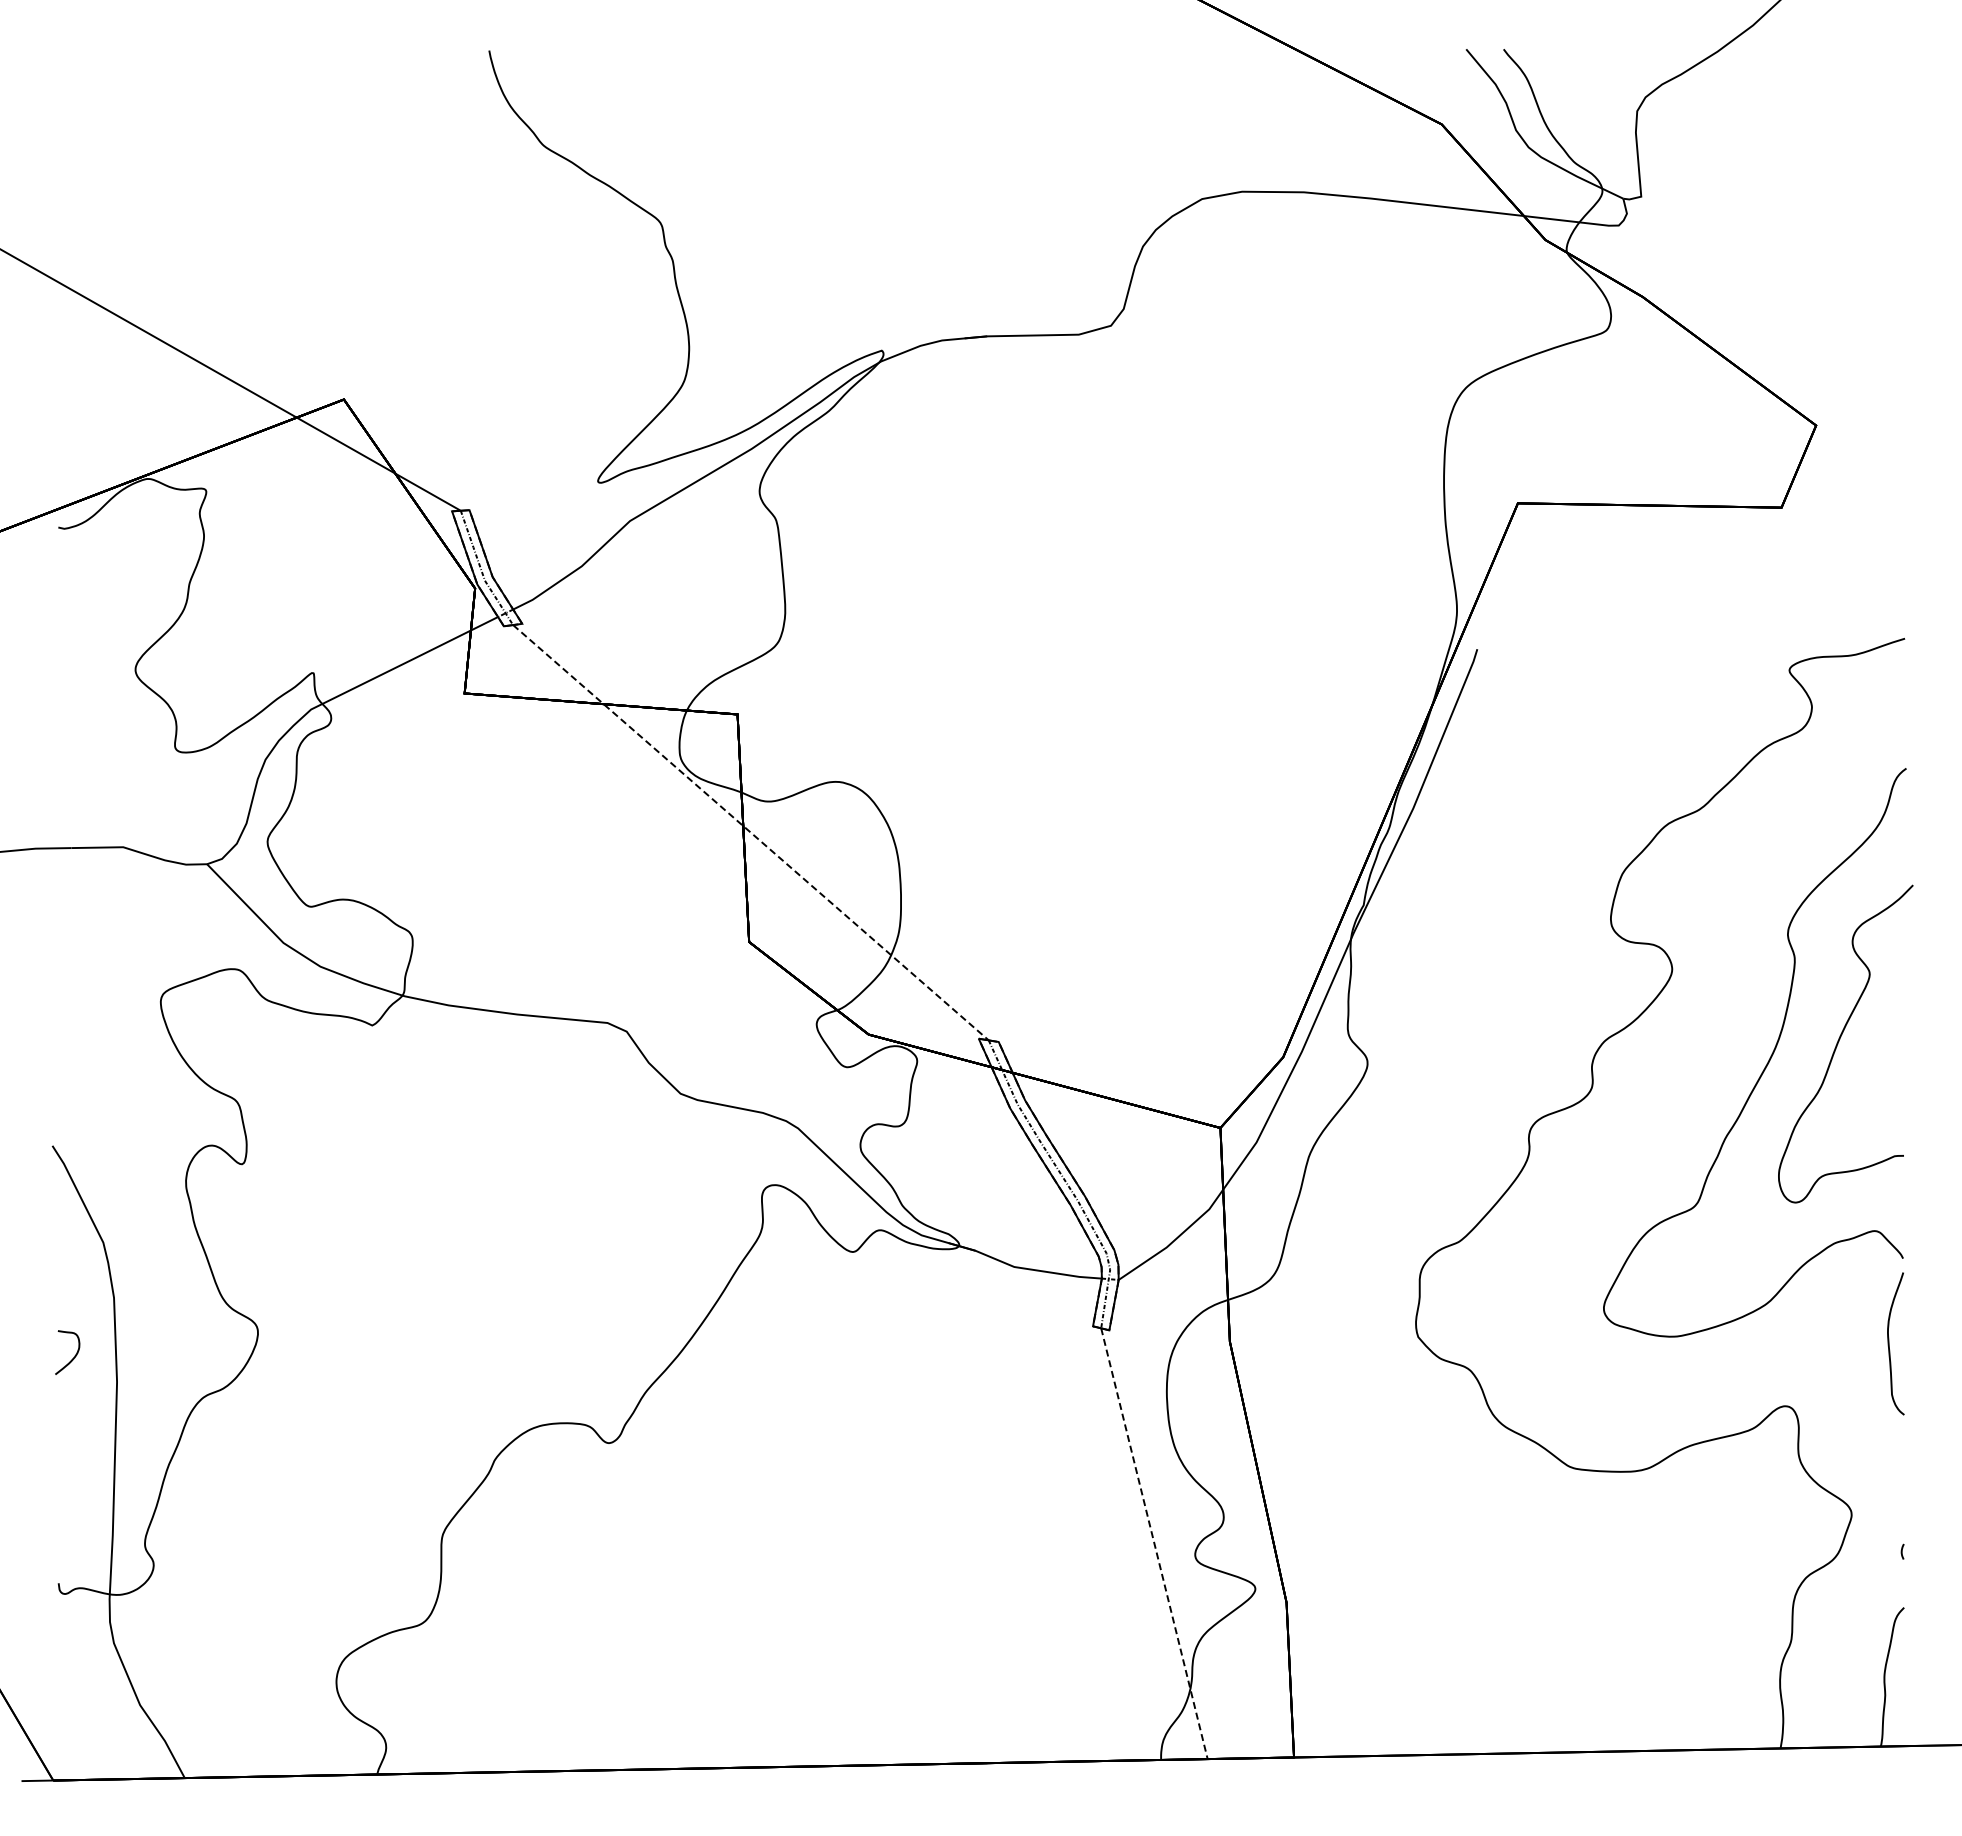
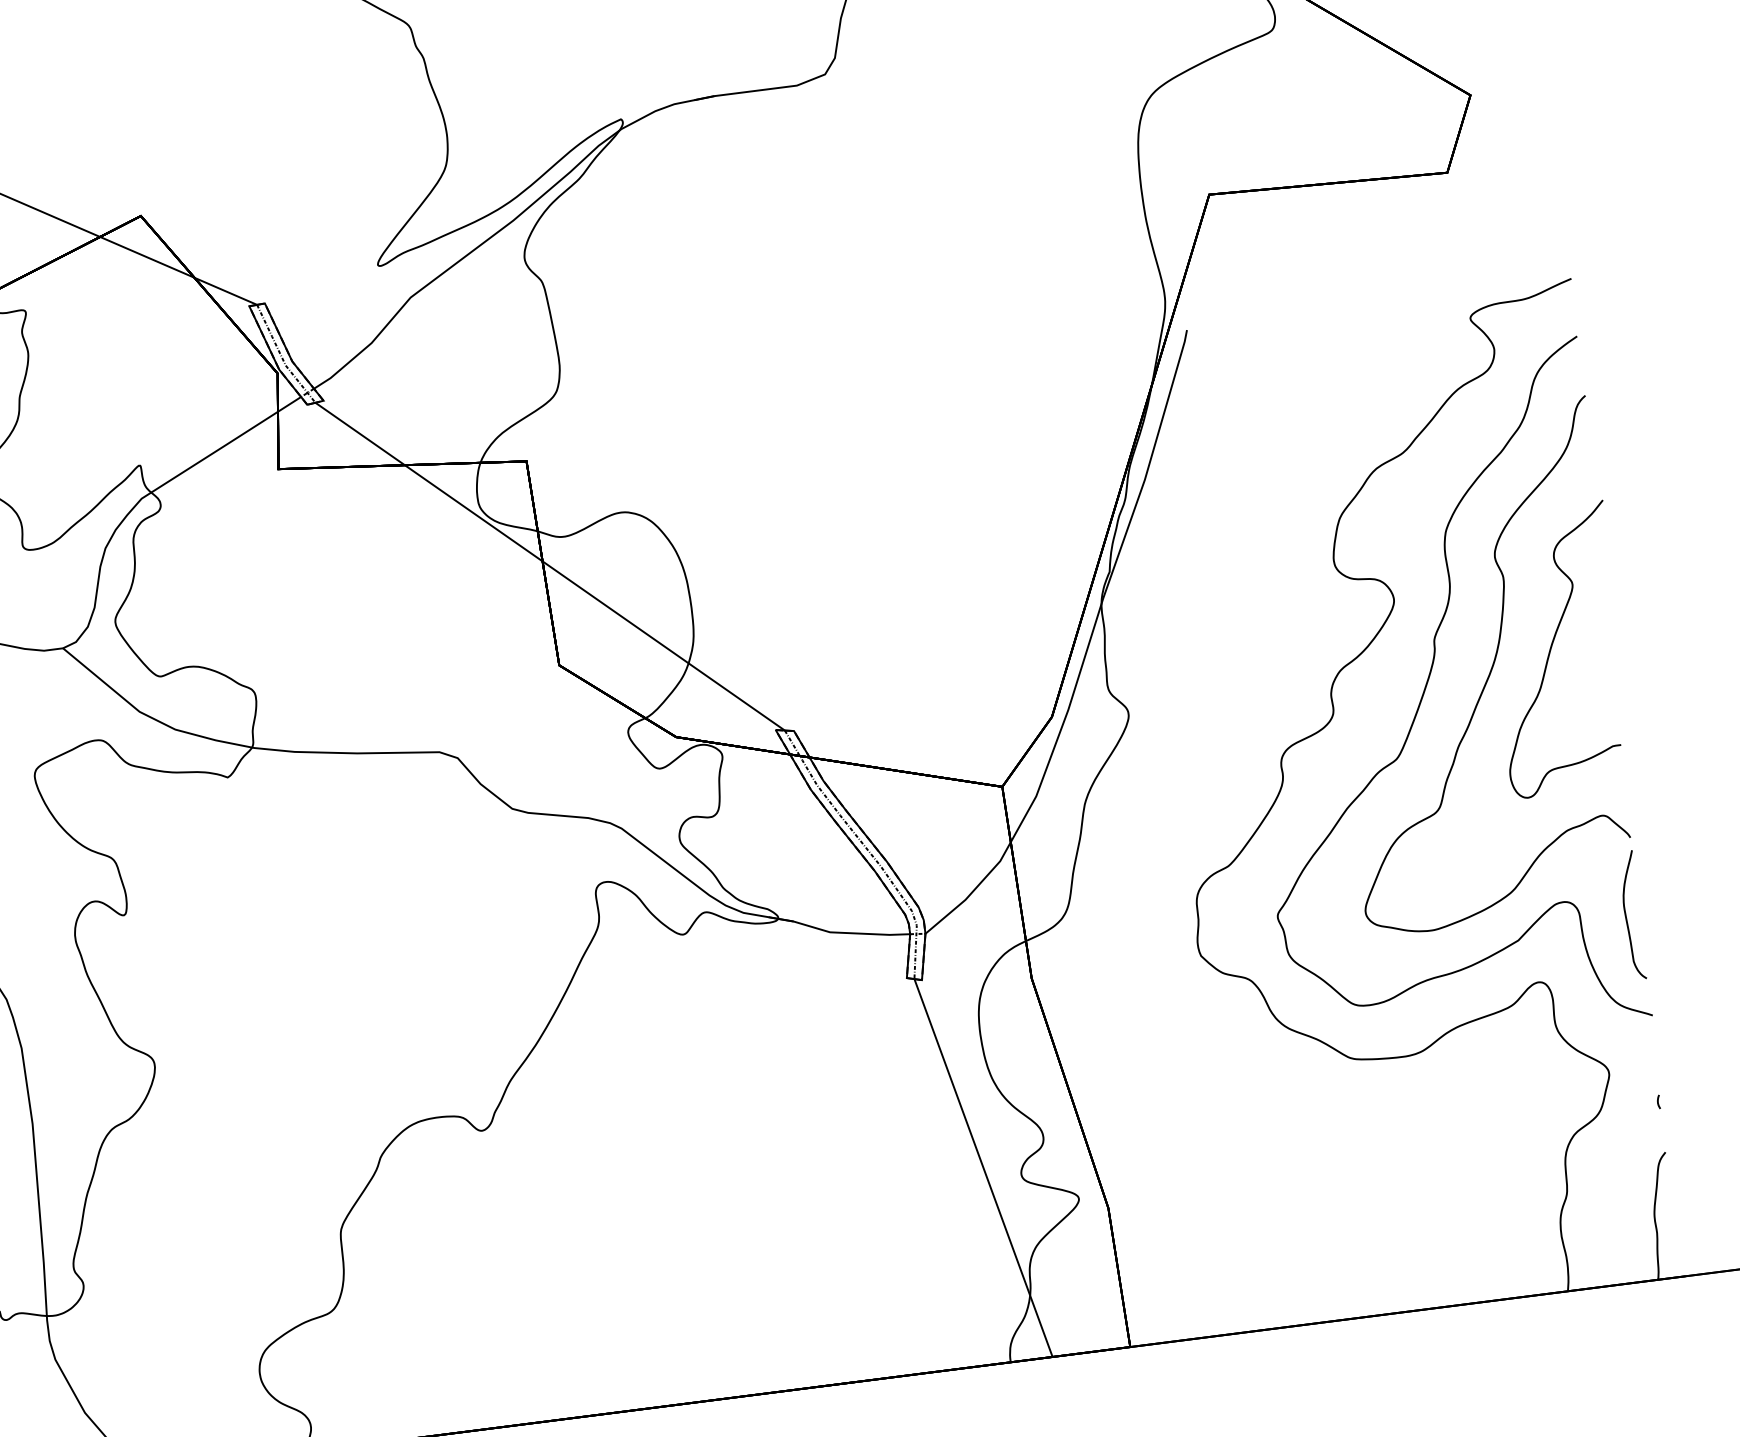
line: (750, 832) -> (549, 566), dashed -> solid
curve: (1695, 1074) -> (1425, 692), added
line: (1154, 1543) -> (983, 1167), dashed -> solid

